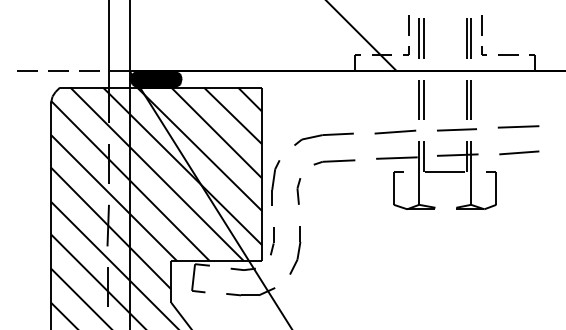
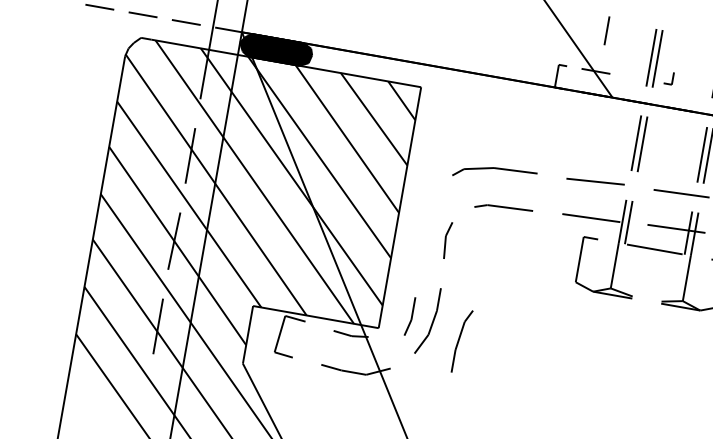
line: (408, 25) -> (606, 31), moved
part: (406, 50) -> (669, 78), moved
part: (275, 182) -> (461, 340), moved
part: (272, 241) -> (410, 316), moved

